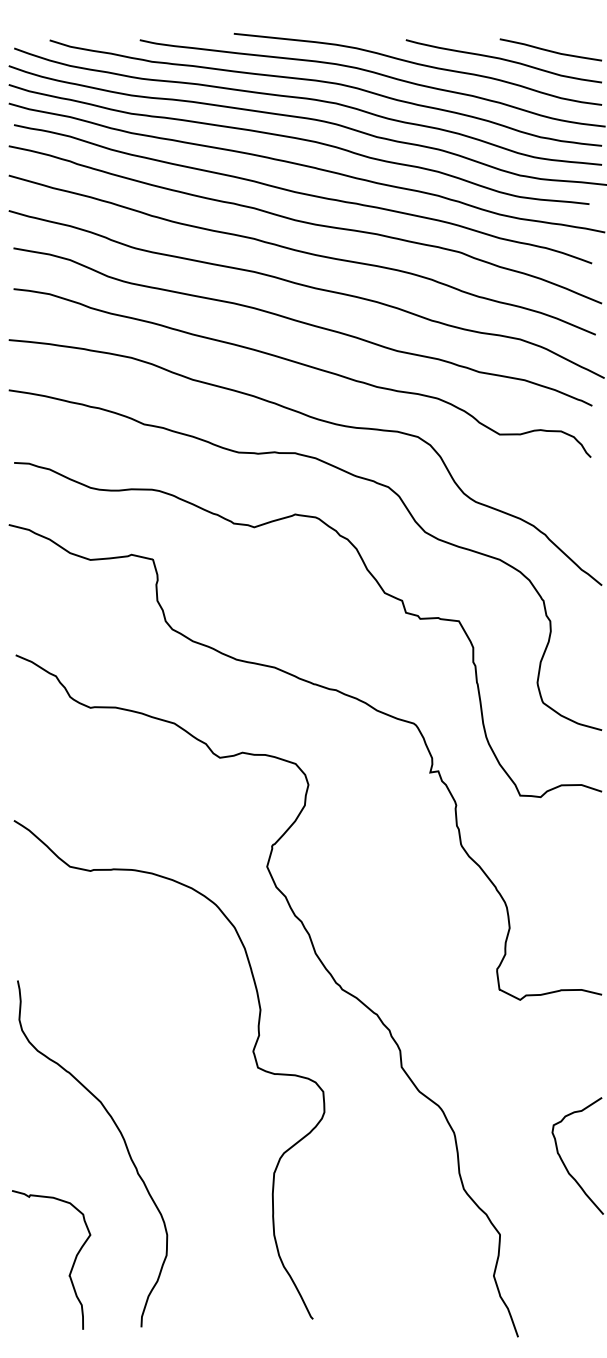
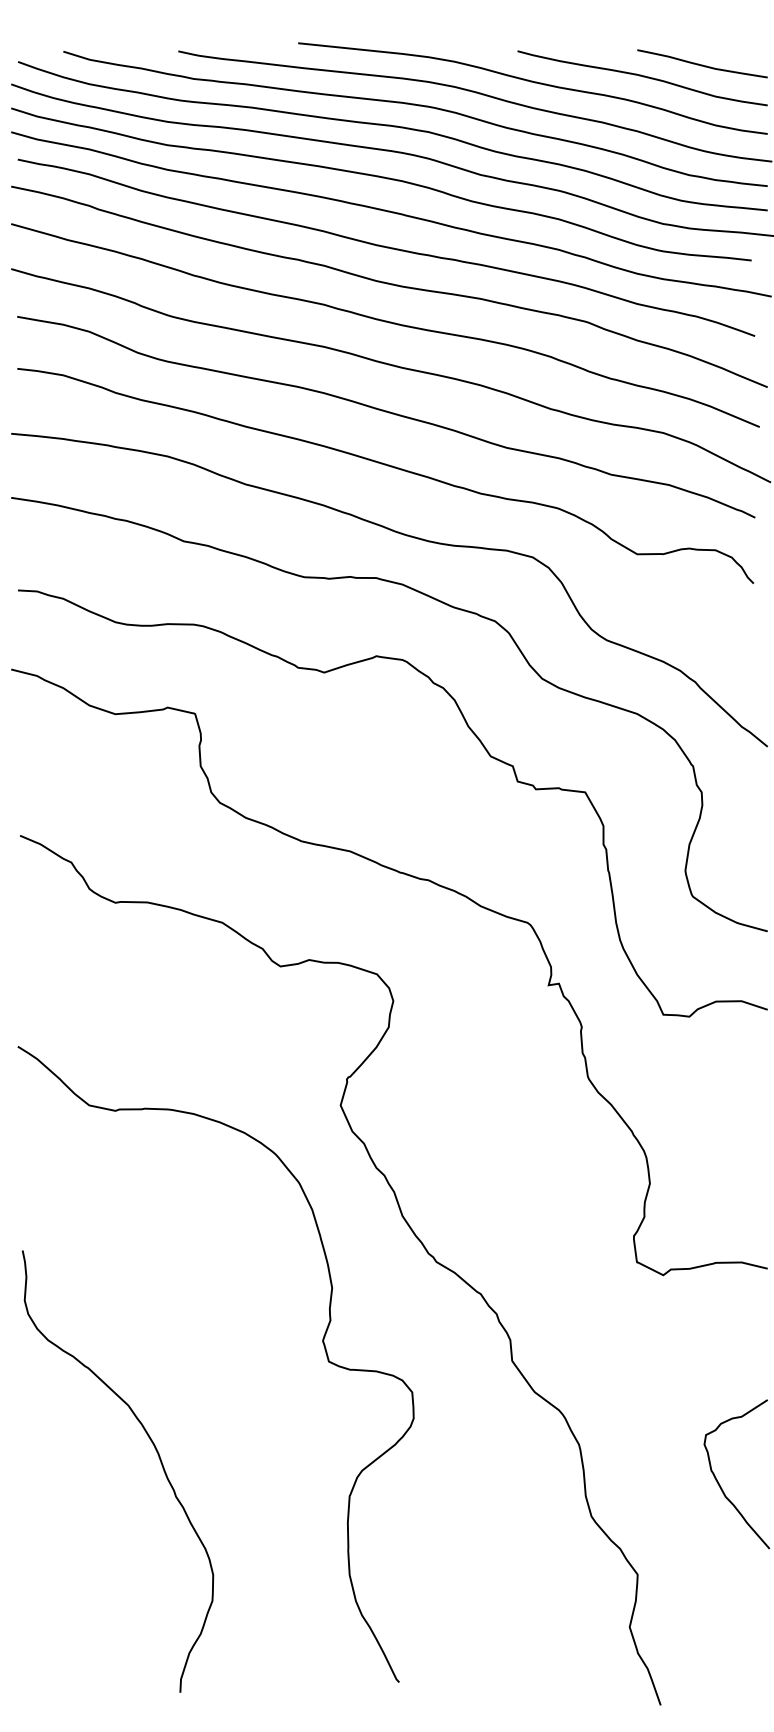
curve: (71, 1266) -> (91, 1615), removed

